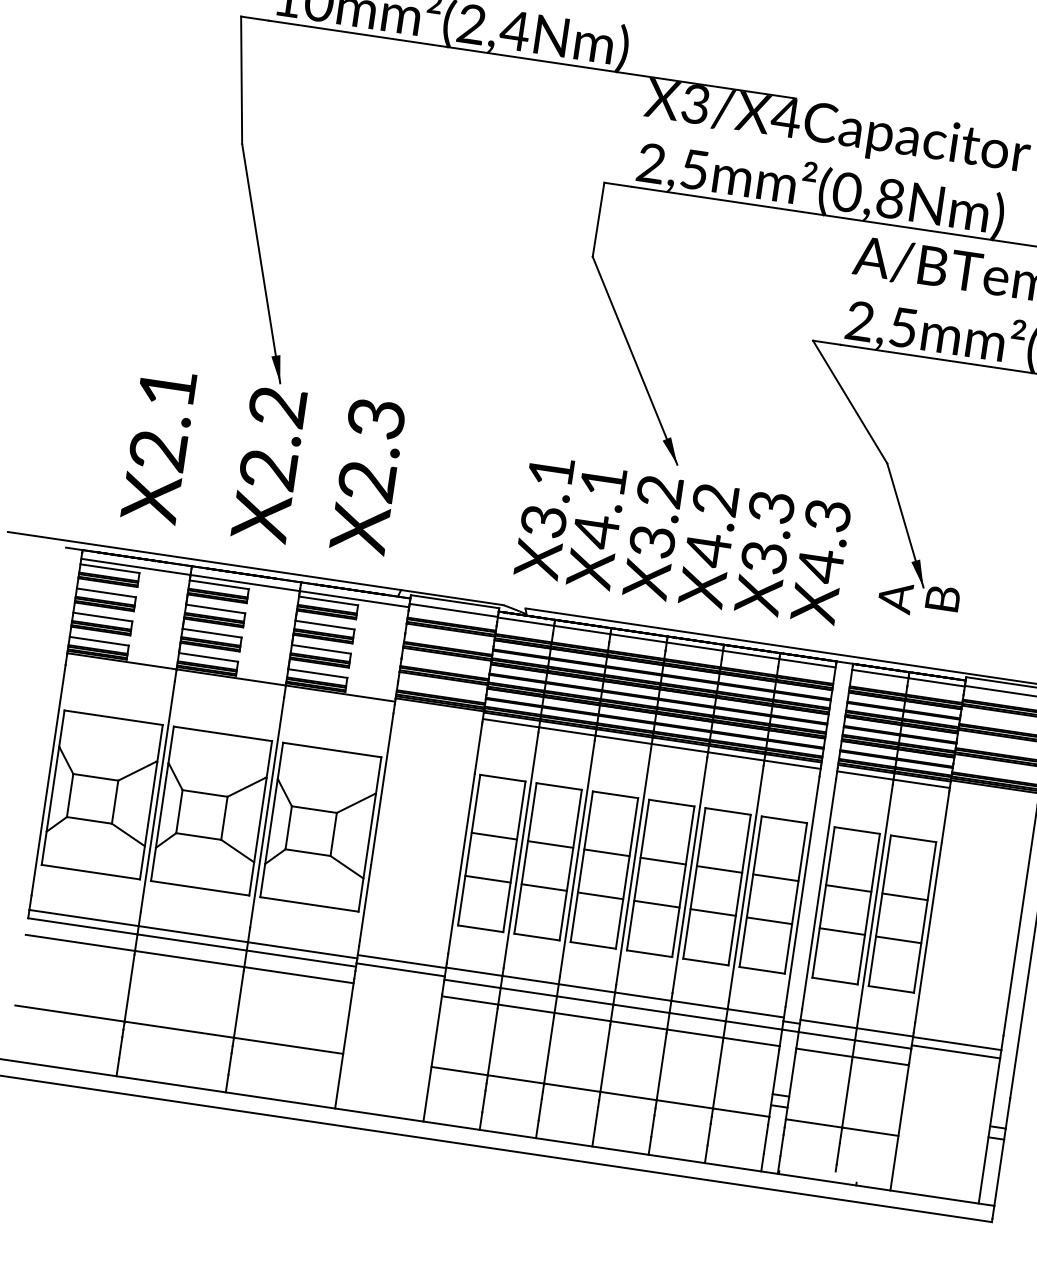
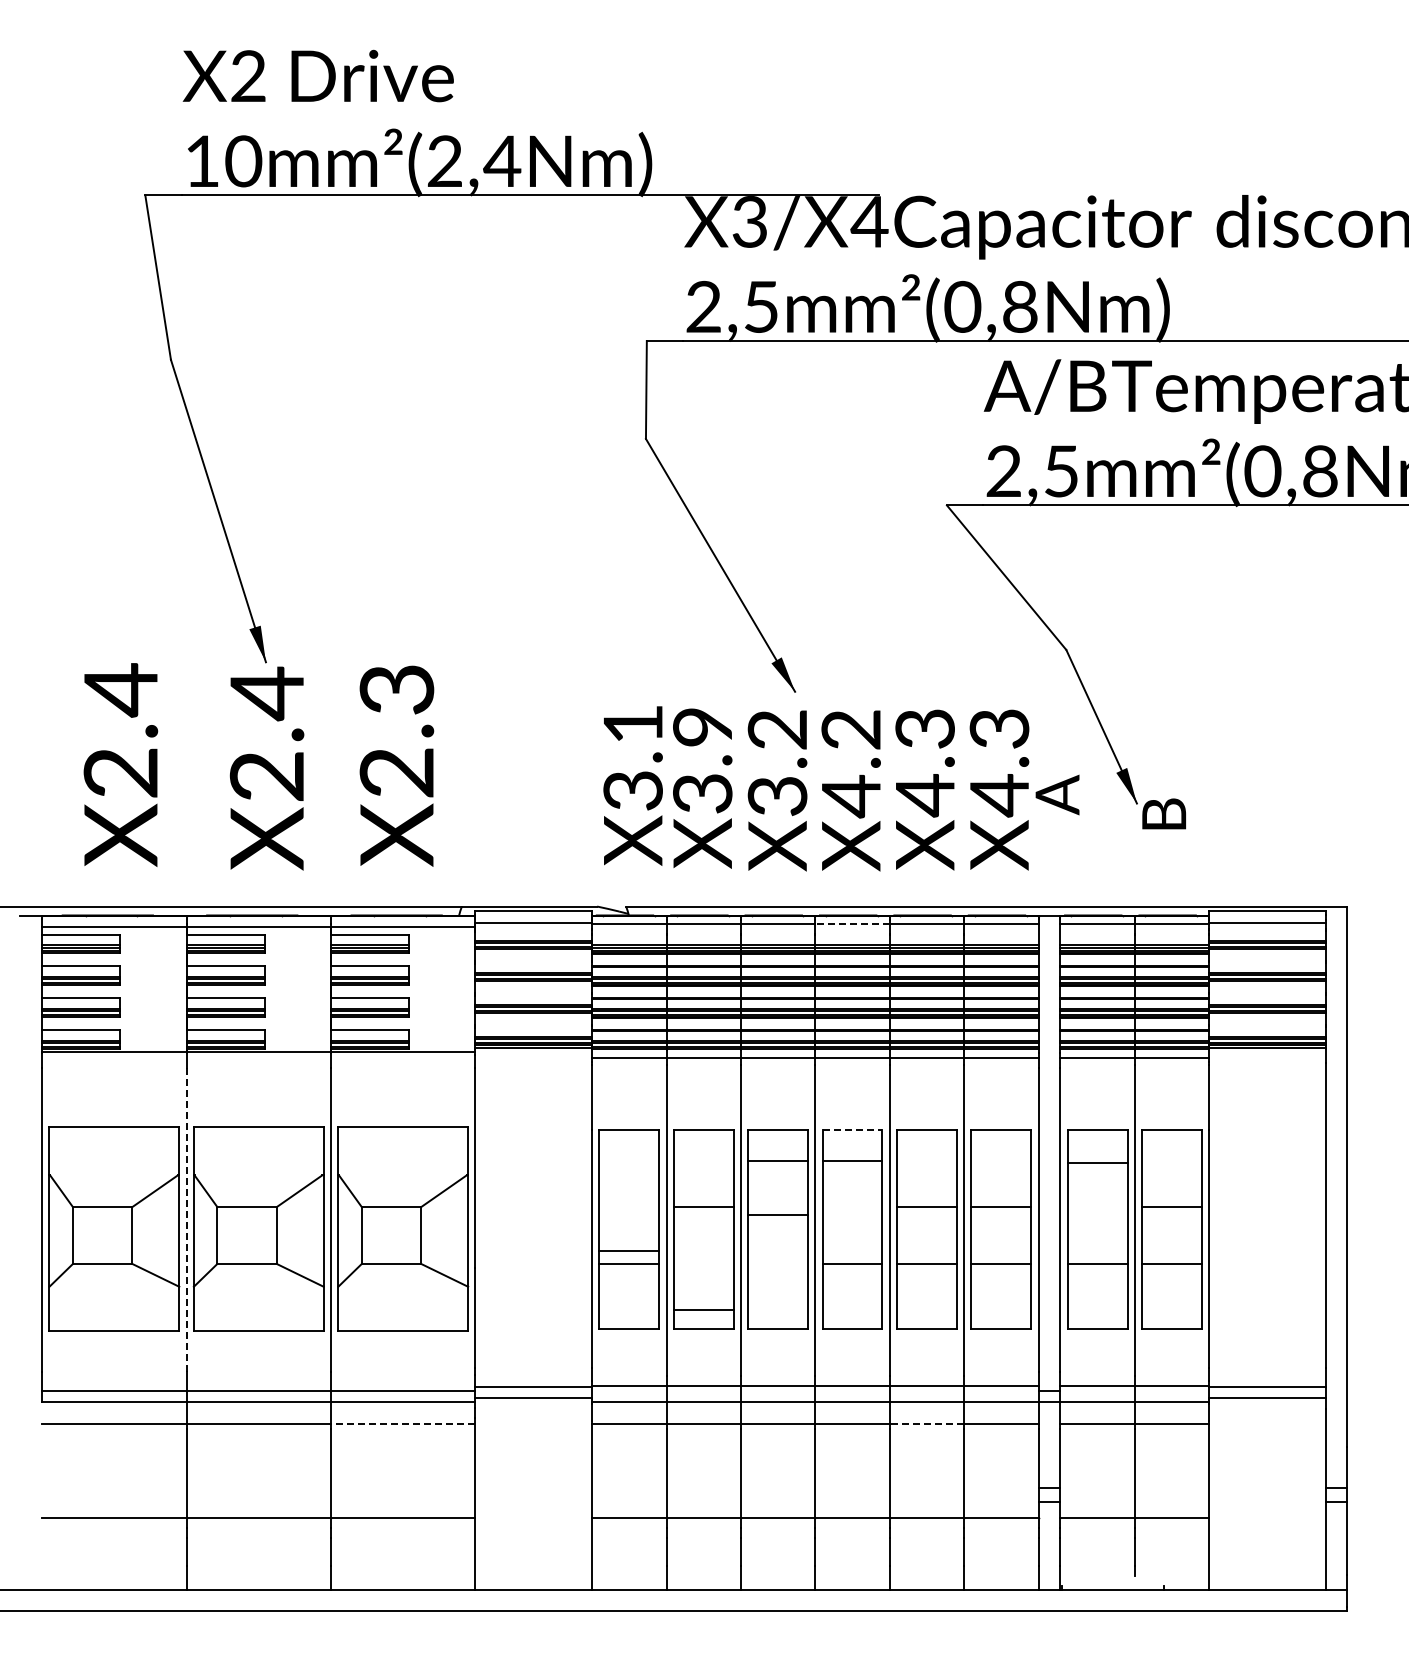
text: (167, 388) -> (120, 690), X2.1 -> X2.4
text: (277, 407) -> (266, 693), X2.2 -> X2.4
text: (599, 507) -> (702, 762), X4.1 -> X3.9
text: (763, 557) -> (924, 795), X3.3 -> X4.3
text: (895, 597) -> (1057, 794), moved
line: (694, 646) -> (852, 923), solid -> dashed
line: (157, 796) -> (186, 1219), solid -> dashed
line: (671, 803) -> (852, 1130), solid -> dashed
line: (494, 836) -> (629, 1251), moved
line: (607, 853) -> (778, 1161), moved
line: (663, 861) -> (852, 1161), moved
line: (544, 887) -> (703, 1309), moved
line: (848, 888) -> (1097, 1163), moved
line: (600, 895) -> (778, 1214), moved
line: (298, 975) -> (402, 1424), solid -> dashed
line: (694, 1033) -> (926, 1424), solid -> dashed

